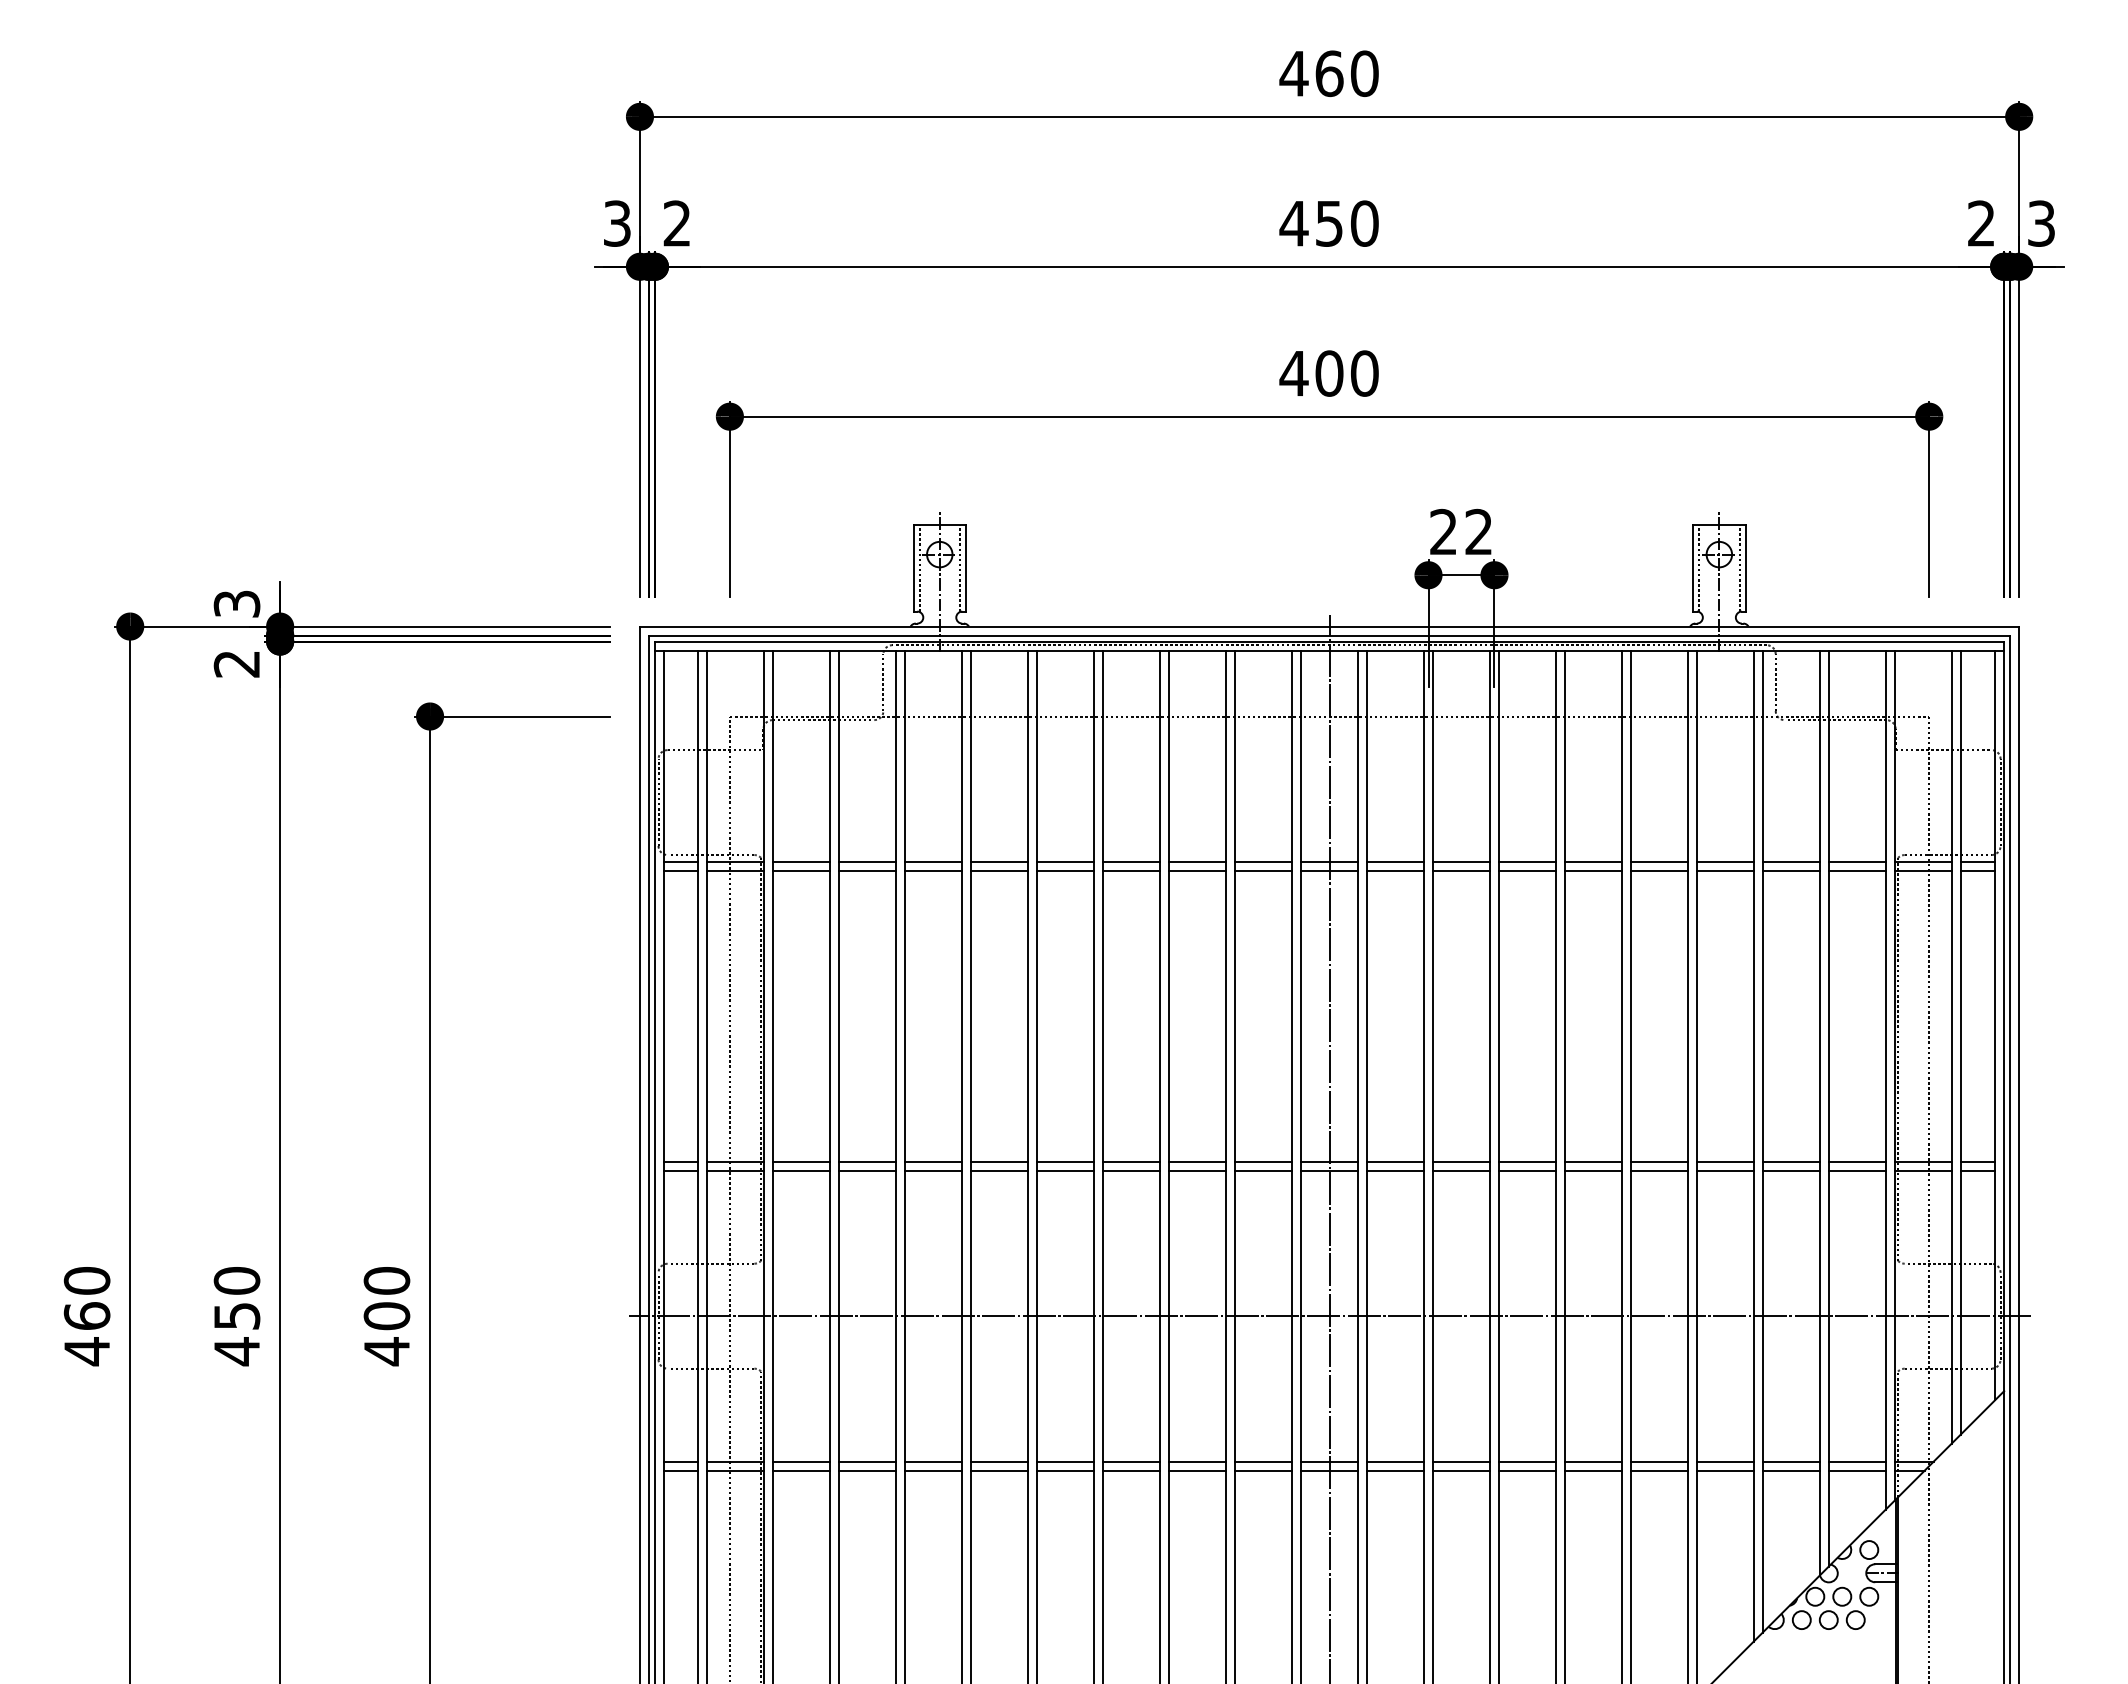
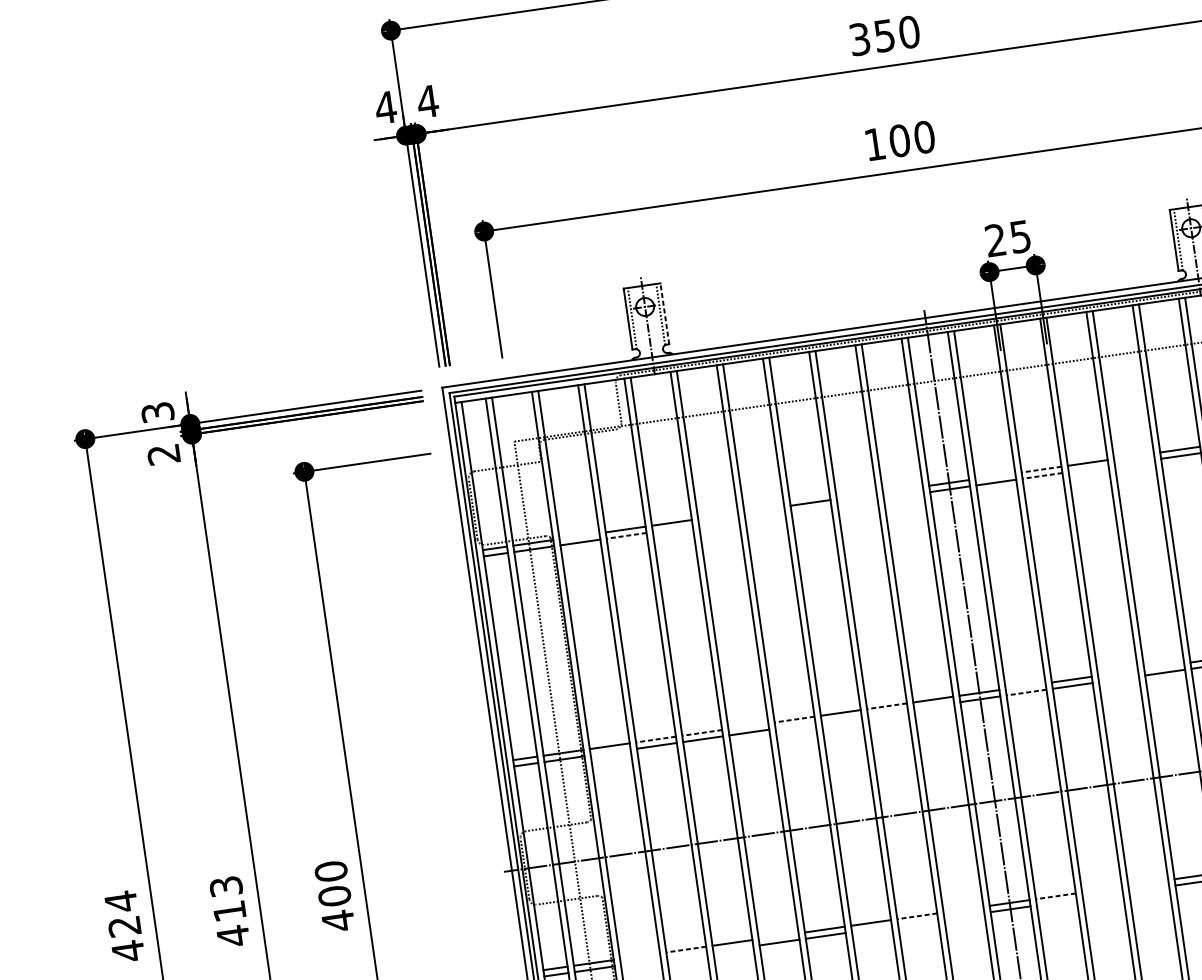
text: (616, 223) -> (385, 107), 3 -> 4
text: (676, 223) -> (427, 101), 2 -> 4
text: (1293, 223) -> (859, 39), 450 -> 350
text: (1293, 373) -> (874, 144), 400 -> 100
text: (1478, 531) -> (1020, 236), 22 -> 25
line: (966, 567) -> (665, 313), solid -> dashed
line: (801, 861) -> (579, 535), removed
line: (999, 861) -> (717, 515), removed
line: (1065, 861) -> (764, 509), removed
line: (1197, 861) -> (856, 495), removed
line: (1263, 861) -> (902, 489), removed
line: (1395, 861) -> (995, 475), removed
line: (1460, 861) -> (1040, 469), solid -> dashed
line: (1592, 861) -> (1133, 456), removed
line: (867, 870) -> (626, 535), solid -> dashed
line: (933, 870) -> (672, 528), removed
line: (999, 870) -> (718, 522), removed
line: (1065, 870) -> (765, 515), removed
line: (1131, 870) -> (811, 508), removed
line: (1197, 870) -> (857, 502), removed
line: (1263, 870) -> (903, 495), removed
line: (1460, 870) -> (1041, 475), solid -> dashed
line: (1526, 870) -> (1087, 469), removed
line: (1592, 870) -> (1134, 462), removed
line: (867, 1161) -> (655, 739), solid -> dashed
line: (933, 1161) -> (701, 732), solid -> dashed
line: (999, 1161) -> (748, 726), removed
line: (1065, 1161) -> (794, 719), solid -> dashed
line: (1197, 1161) -> (886, 706), solid -> dashed
line: (1395, 1161) -> (1025, 686), removed
line: (1526, 1161) -> (1117, 672), removed
line: (1592, 1161) -> (1163, 666), removed
line: (801, 1170) -> (610, 752), removed
line: (1065, 1170) -> (795, 725), removed
line: (1131, 1170) -> (841, 719), removed
line: (1197, 1170) -> (887, 712), removed
line: (1263, 1170) -> (934, 705), removed
line: (1395, 1170) -> (1026, 692), solid -> dashed
line: (1526, 1170) -> (1118, 679), removed
text: (86, 1297) -> (122, 913), 460 -> 424
text: (236, 1298) -> (227, 899), 450 -> 413
line: (801, 1461) -> (639, 956), removed
line: (867, 1461) -> (686, 949), solid -> dashed
line: (999, 1461) -> (778, 936), removed
line: (1197, 1461) -> (917, 916), solid -> dashed
line: (1263, 1461) -> (963, 909), removed
line: (1395, 1461) -> (1055, 896), solid -> dashed
line: (1461, 1461) -> (1102, 889), removed
line: (1526, 1461) -> (1147, 883), removed
line: (801, 1470) -> (640, 962), removed
line: (867, 1470) -> (686, 955), removed
line: (933, 1470) -> (733, 949), removed
line: (1131, 1470) -> (871, 929), removed
line: (1197, 1470) -> (918, 922), removed
line: (1263, 1470) -> (964, 915), removed
line: (1395, 1470) -> (1056, 902), removed
line: (1461, 1470) -> (1103, 895), removed
line: (1526, 1470) -> (1148, 889), removed

